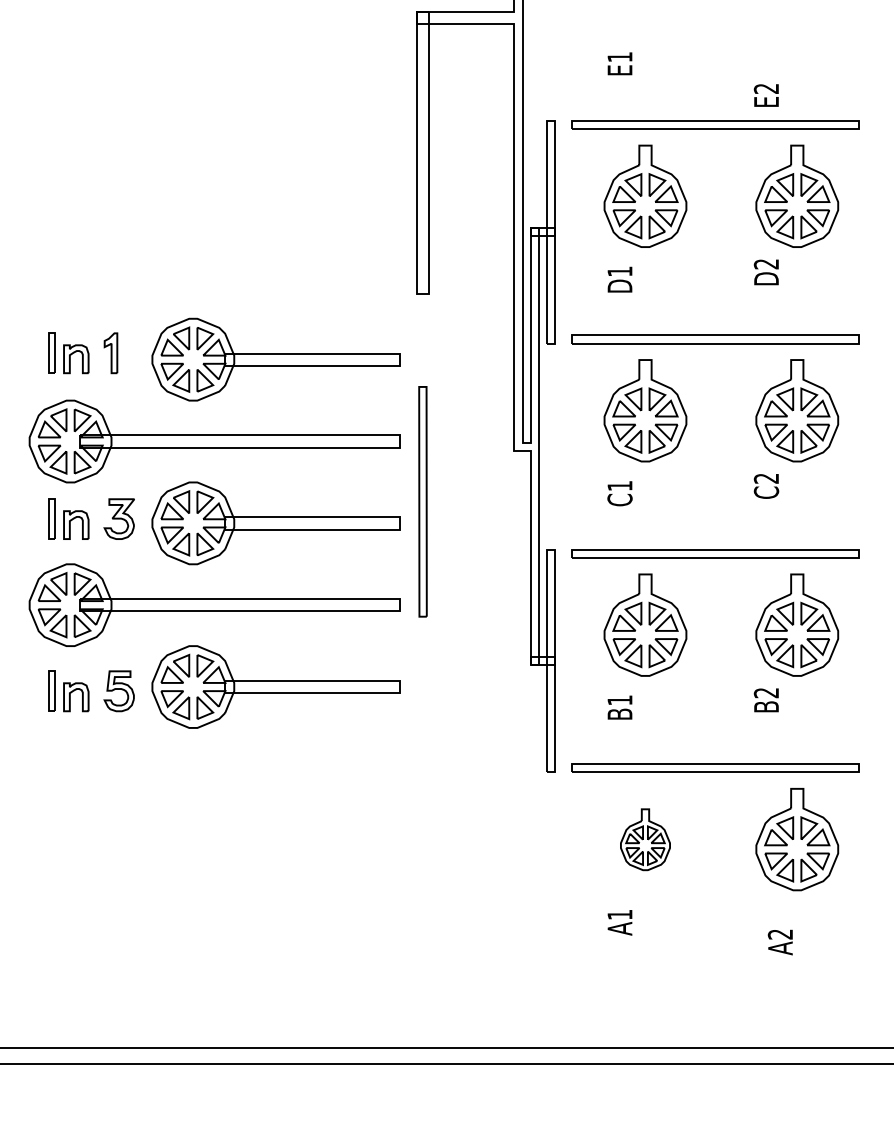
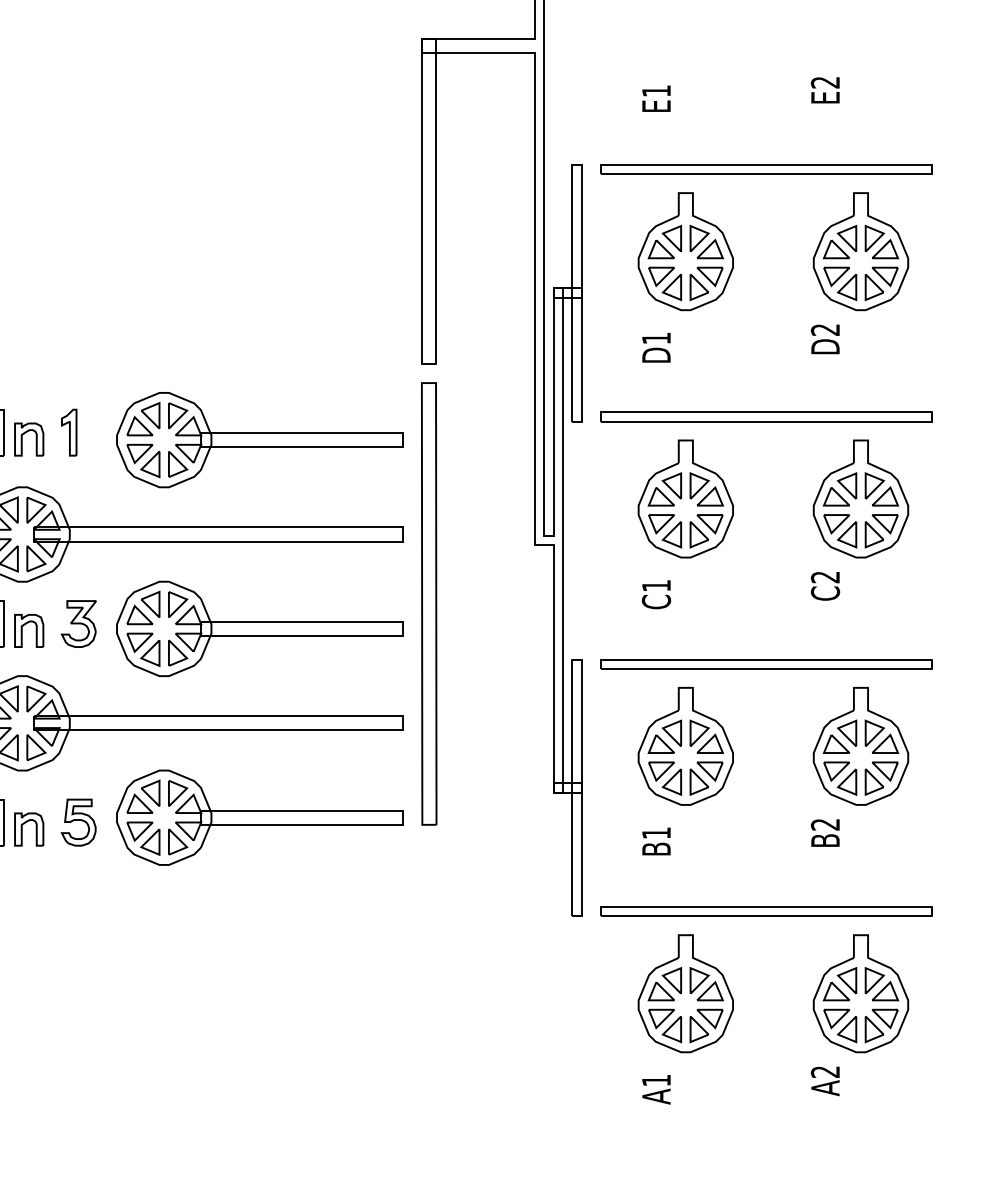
text: (765, 95) -> (824, 90), moved
part: (422, 501) -> (428, 603), size x1.67
part: (645, 839) -> (685, 993), size x1.67
text: (779, 942) -> (824, 1081), moved

